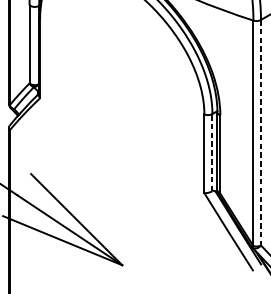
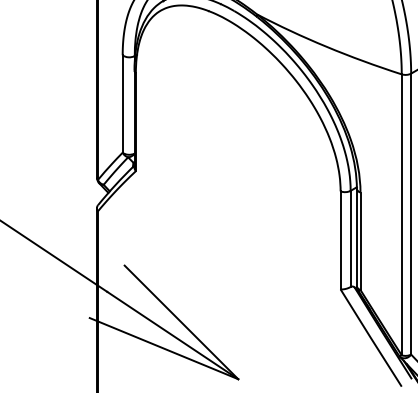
line: (261, 133) -> (411, 214), dashed -> solid
line: (212, 152) -> (350, 238), dashed -> solid

